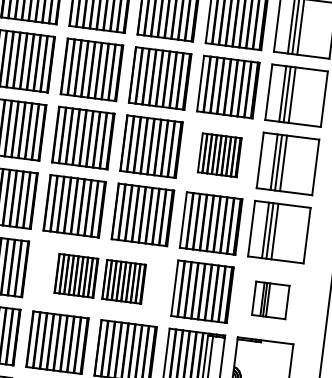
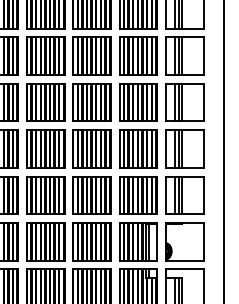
part: (219, 155) -> (138, 102), size x1.43
part: (99, 278) -> (68, 195), size x1.43
part: (270, 300) -> (184, 195), size x1.67

